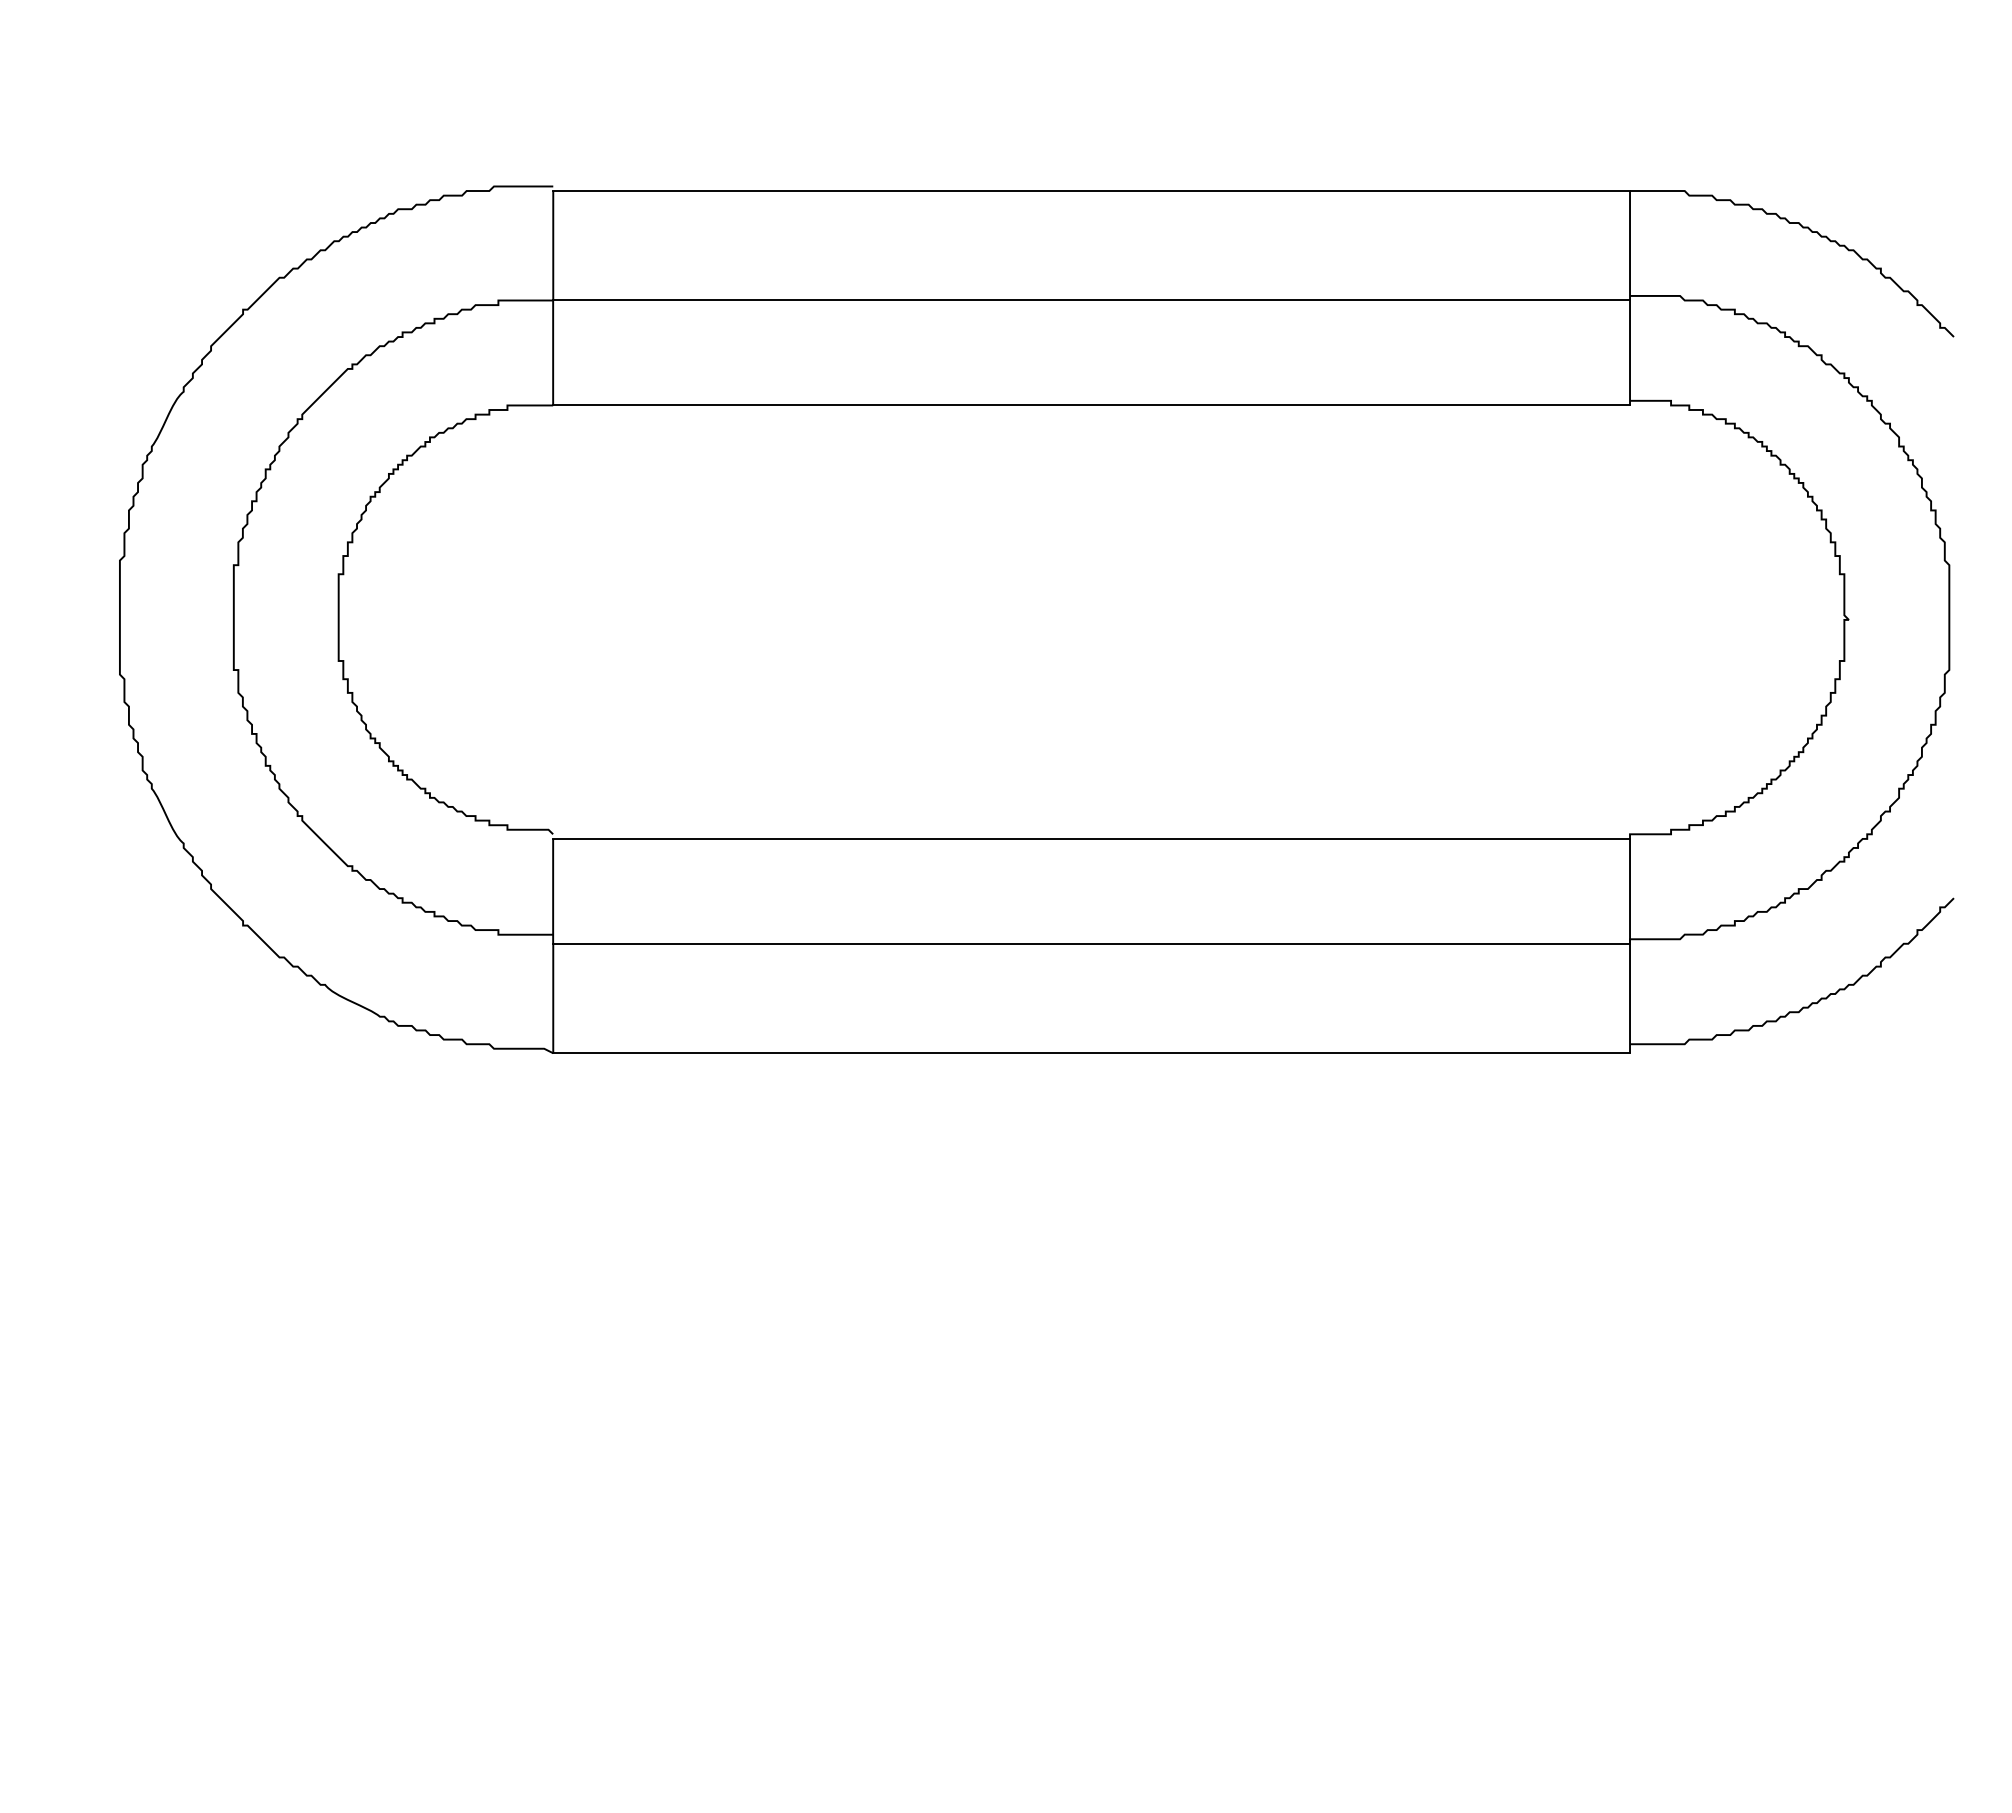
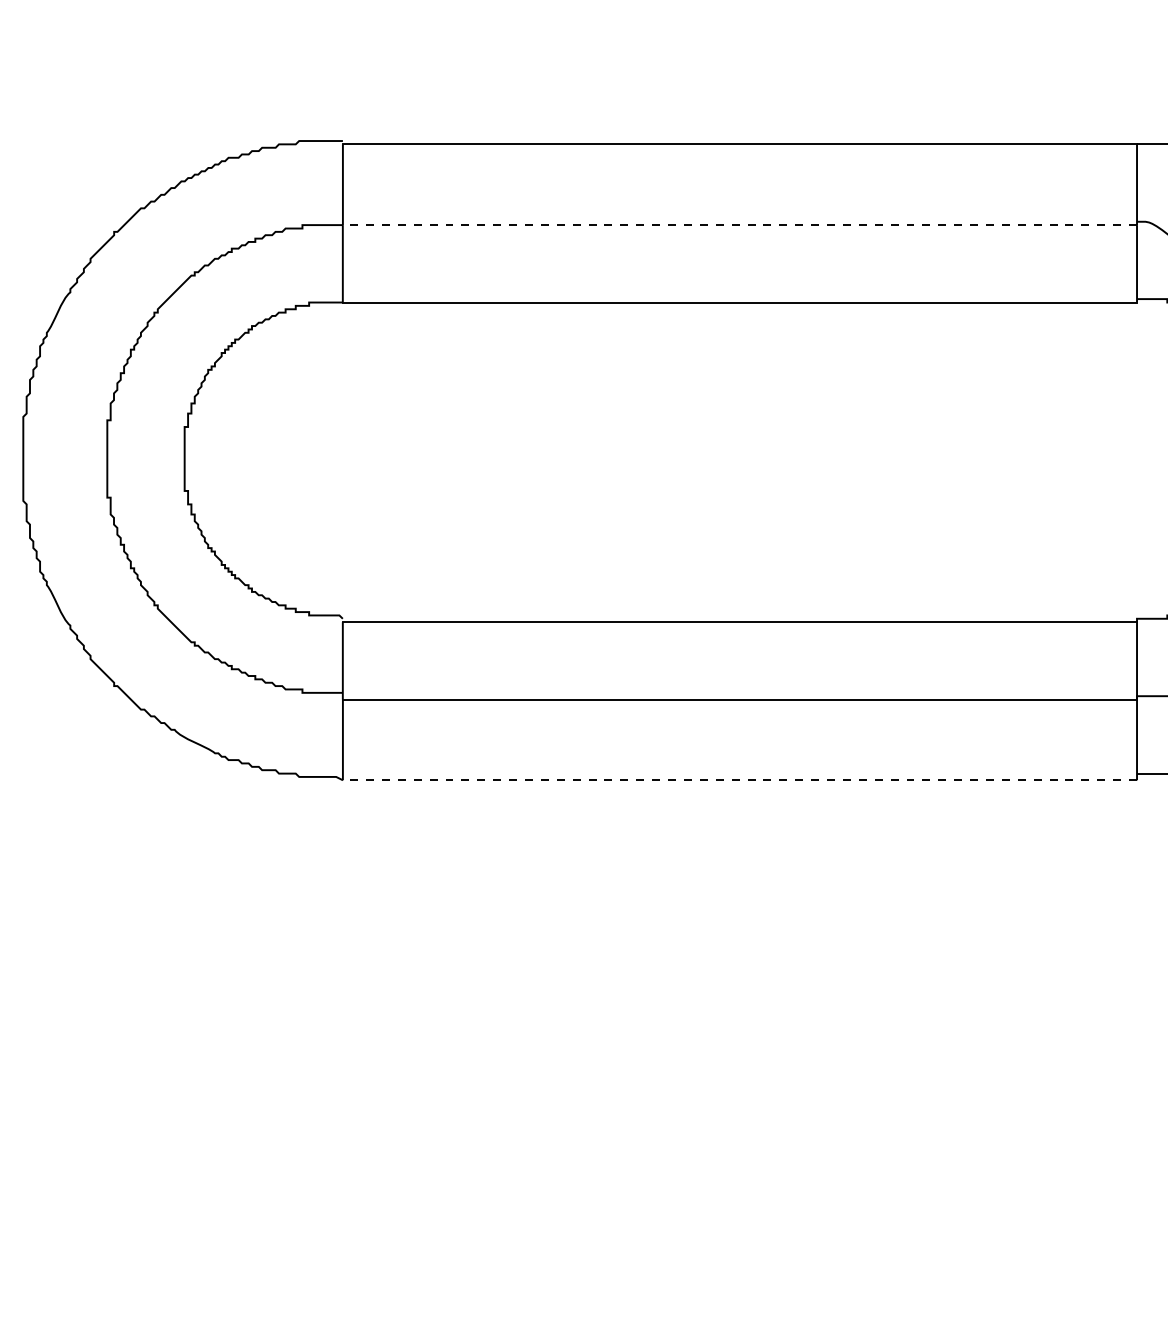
line: (1091, 300) -> (739, 225), solid -> dashed
line: (1091, 1053) -> (739, 780), solid -> dashed

